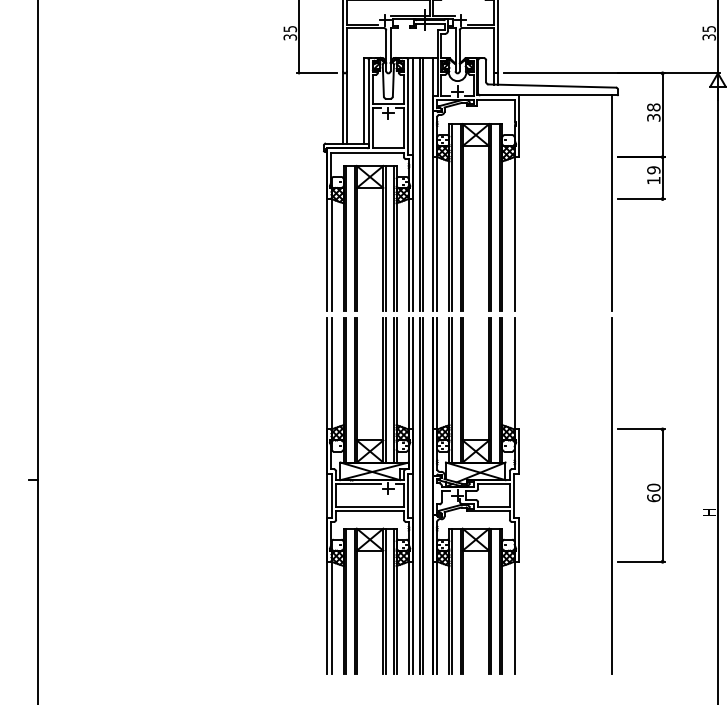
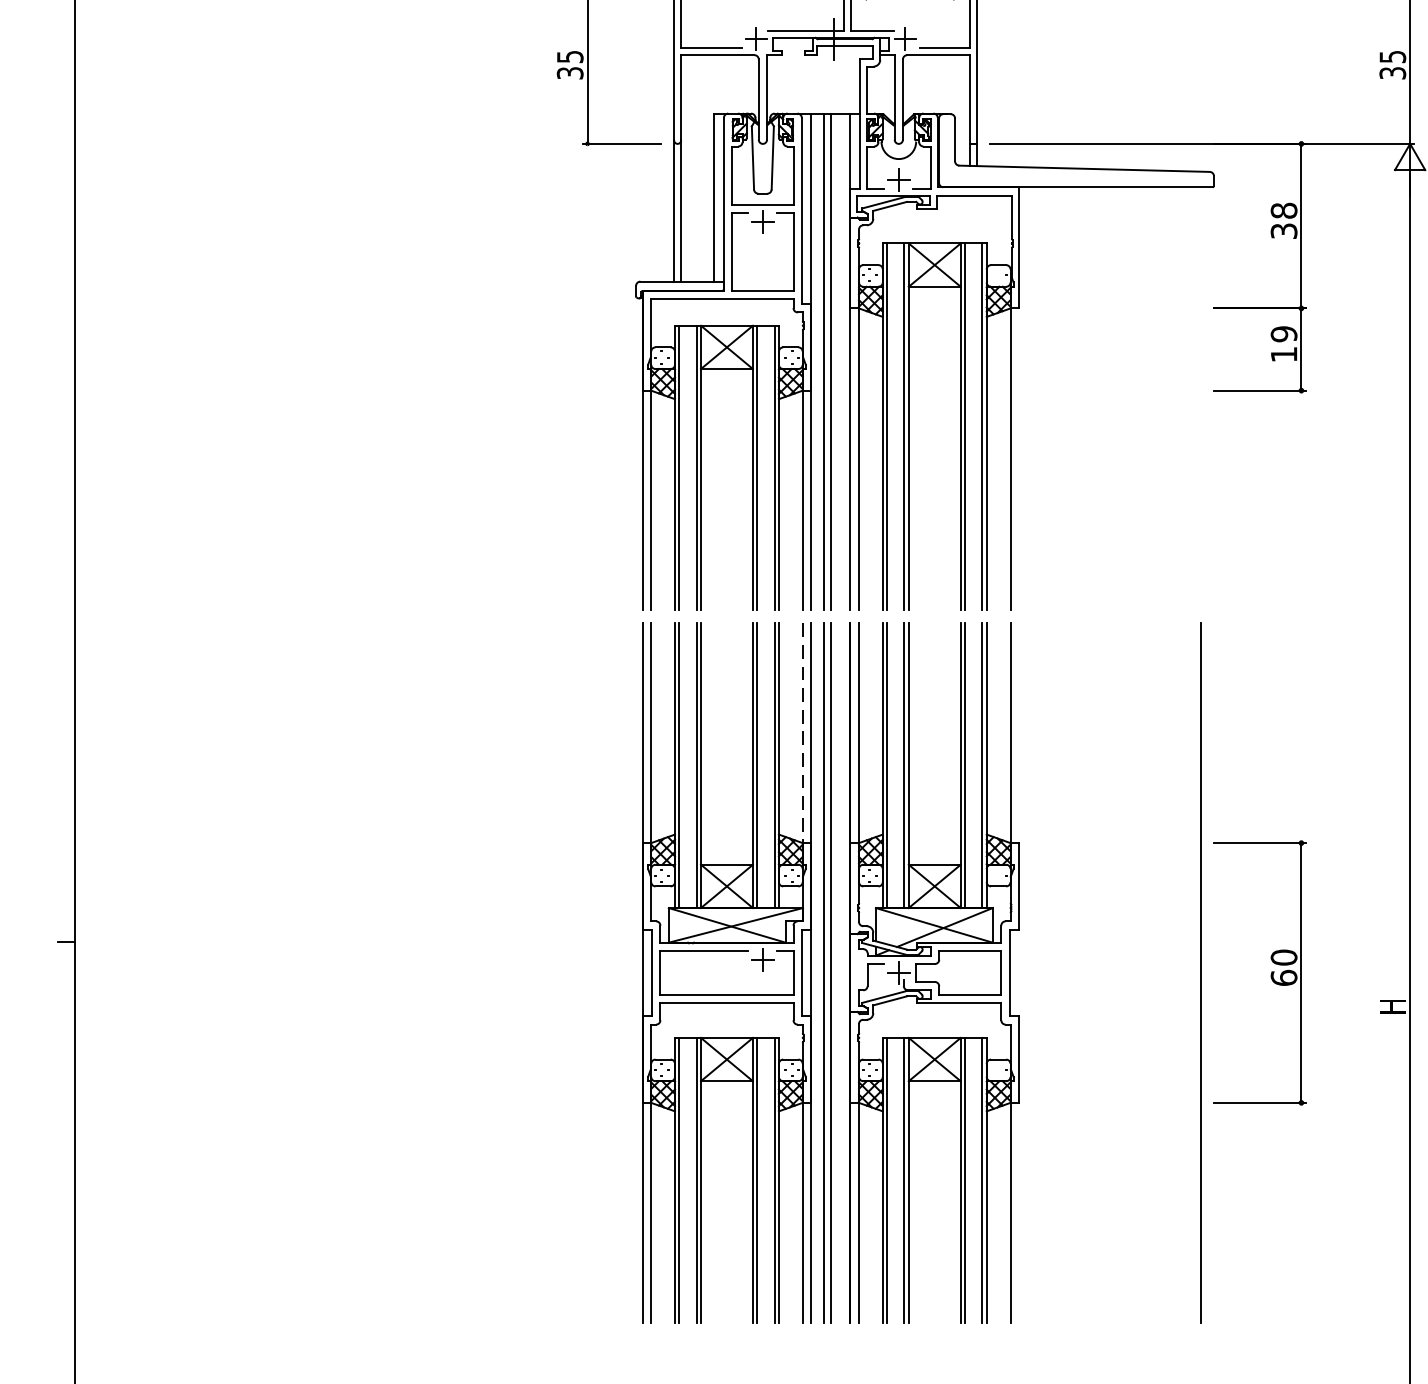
line: (611, 202) -> (1200, 397), removed
line: (408, 373) -> (802, 733), solid -> dashed

